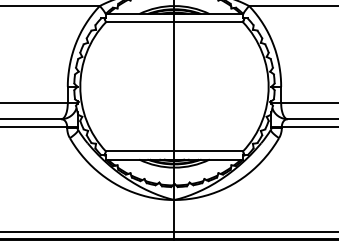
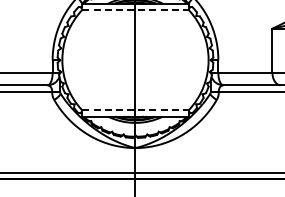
line: (175, 21) -> (136, 9), solid -> dashed
line: (175, 151) -> (136, 110), solid -> dashed

